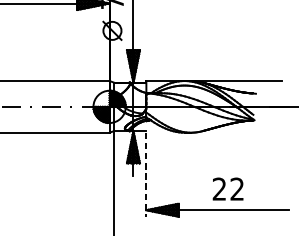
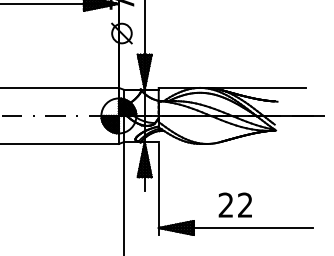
line: (146, 174) -> (158, 189), dashed -> solid
text: (227, 188) -> (234, 204), moved

